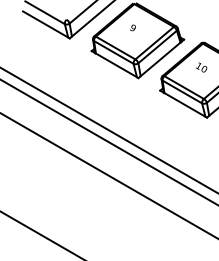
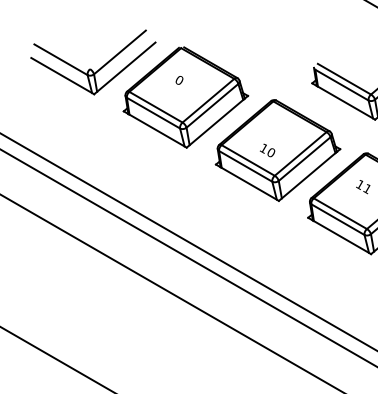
text: (132, 27) -> (178, 79), 9 -> 0
text: (201, 67) -> (267, 150), moved

